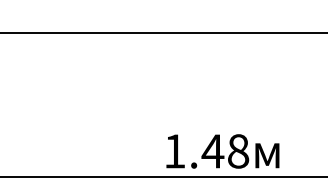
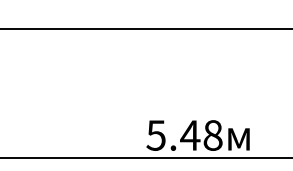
text: (174, 151) -> (155, 135), 1.48 -> 5.48

